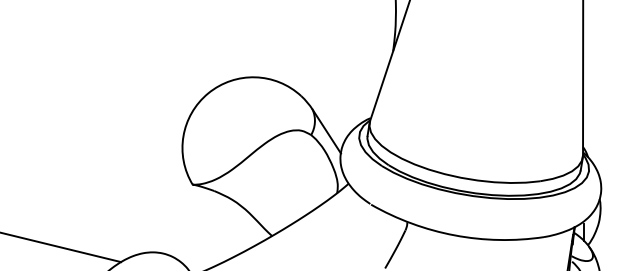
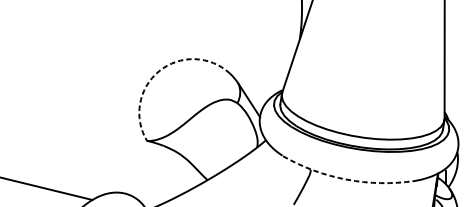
arc: (208, 93) -> (159, 71), solid -> dashed
arc: (454, 235) -> (346, 179), solid -> dashed

